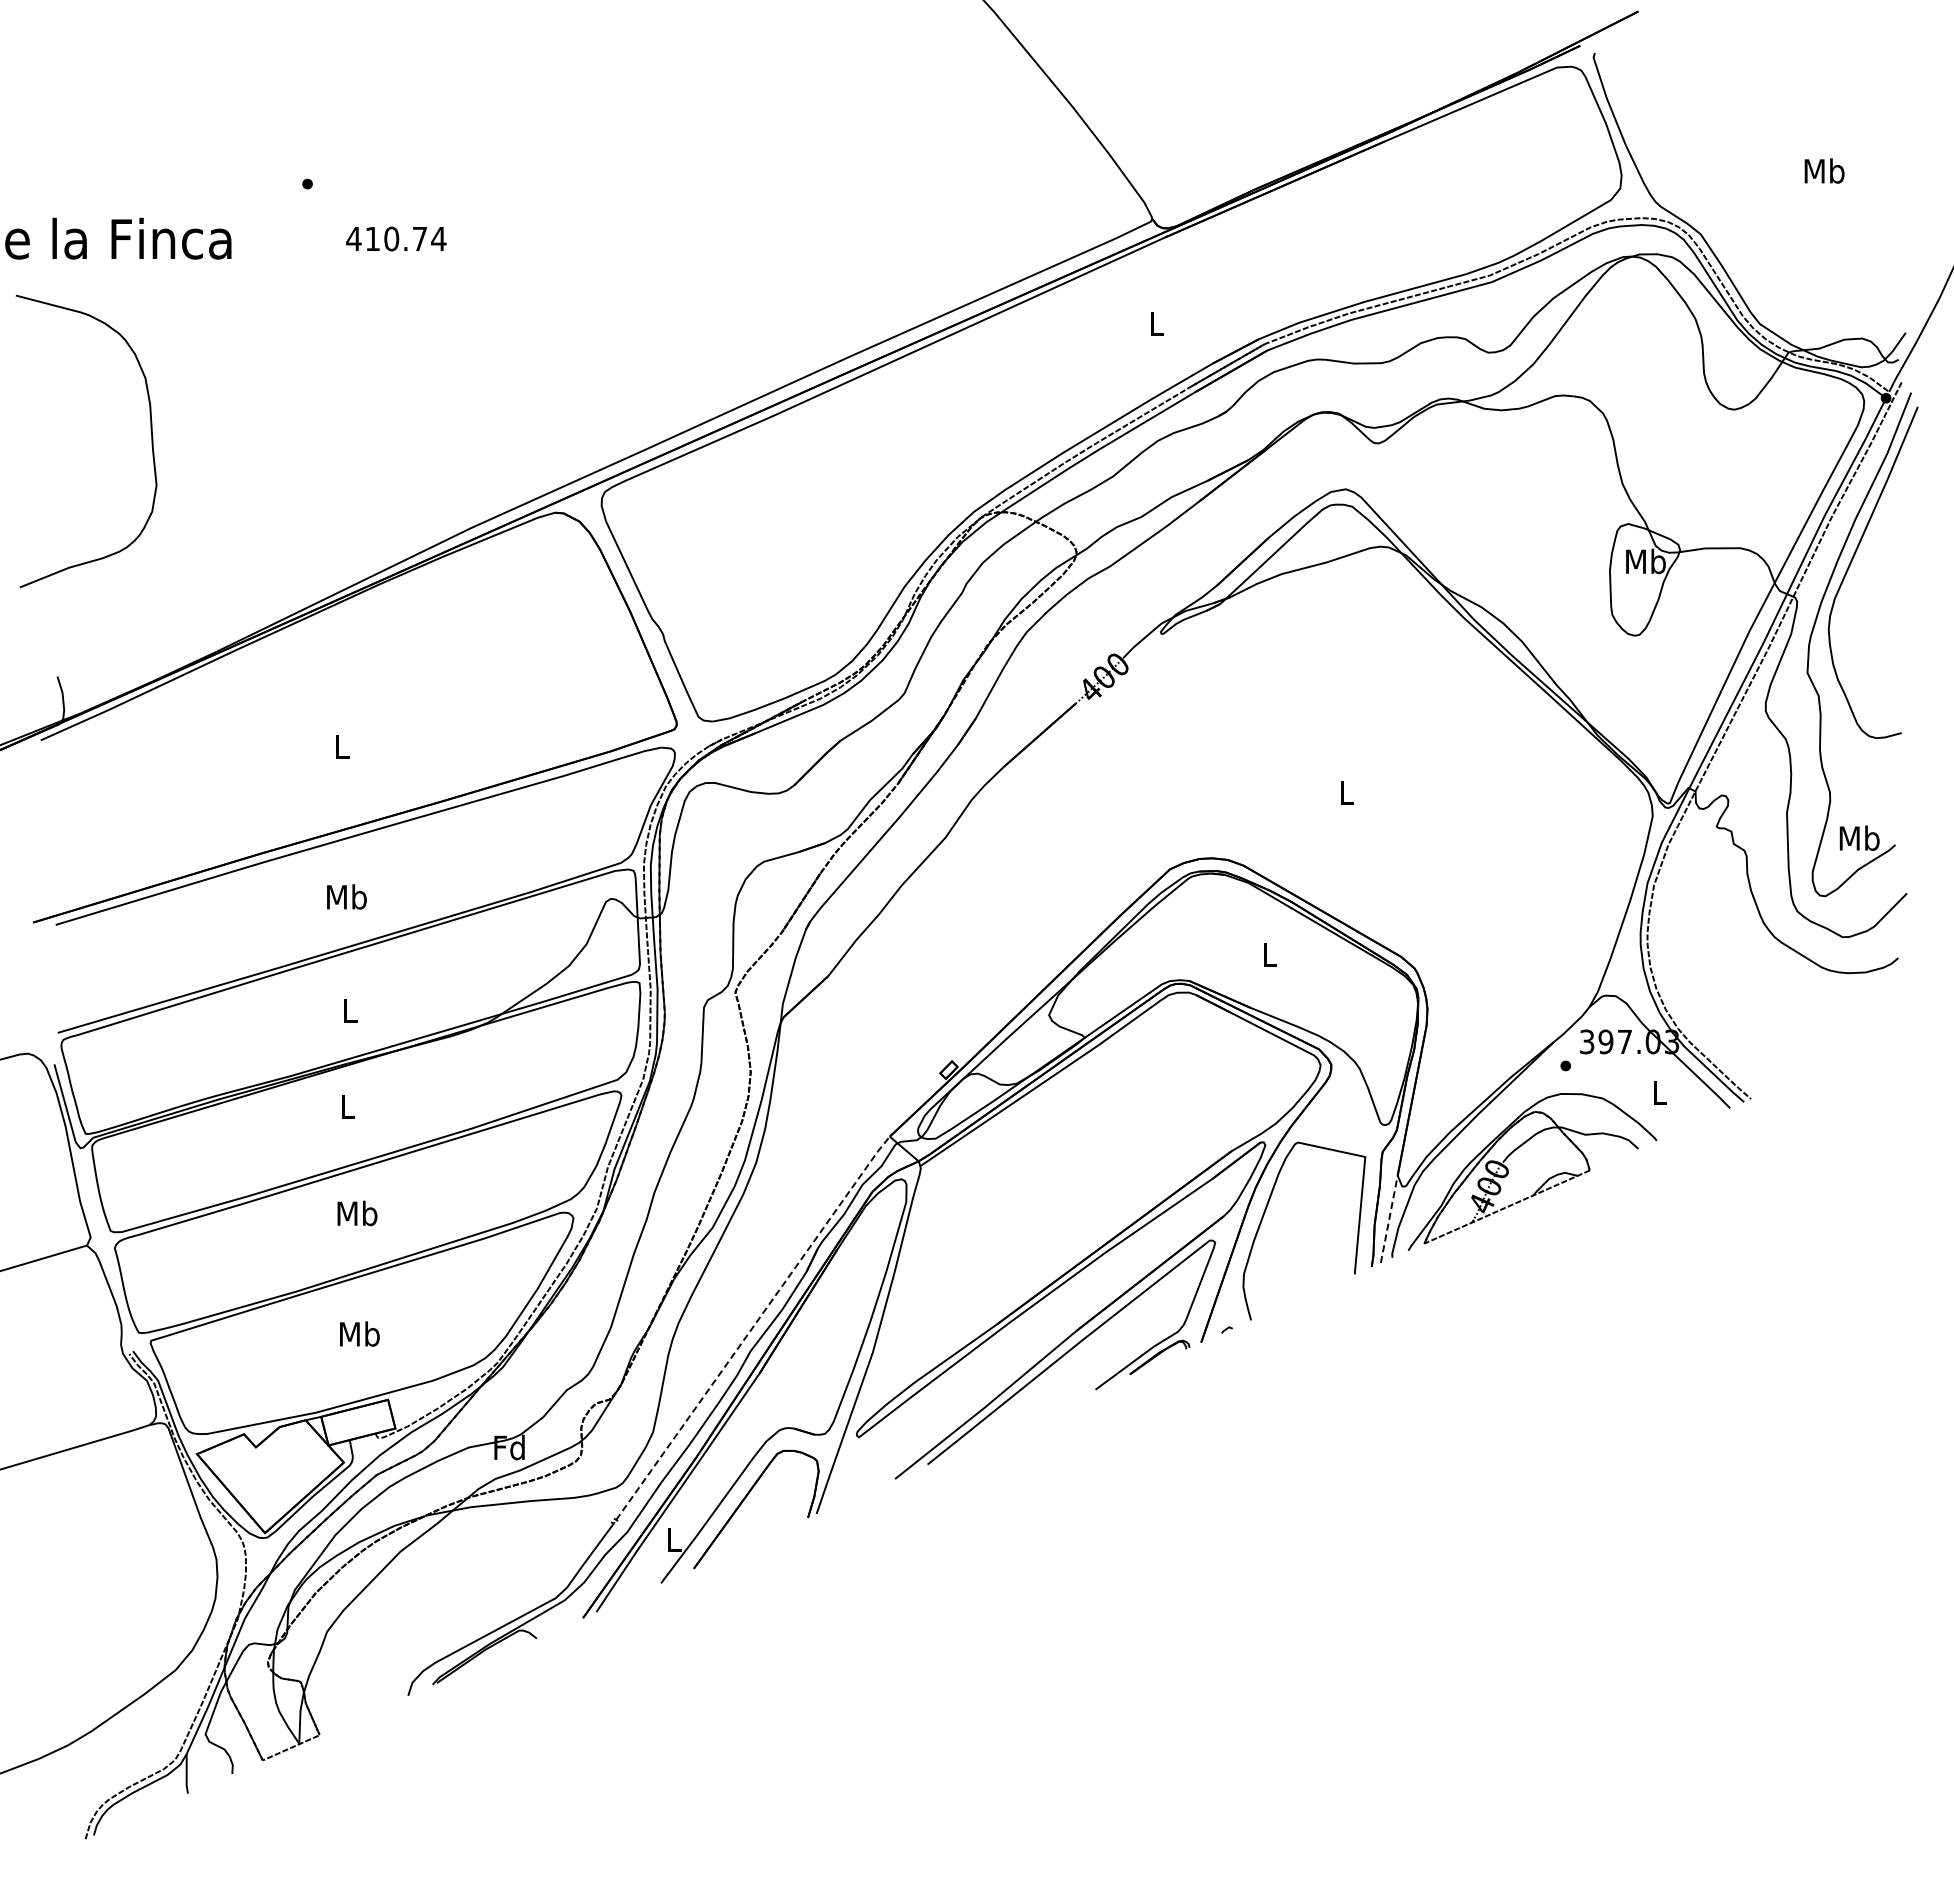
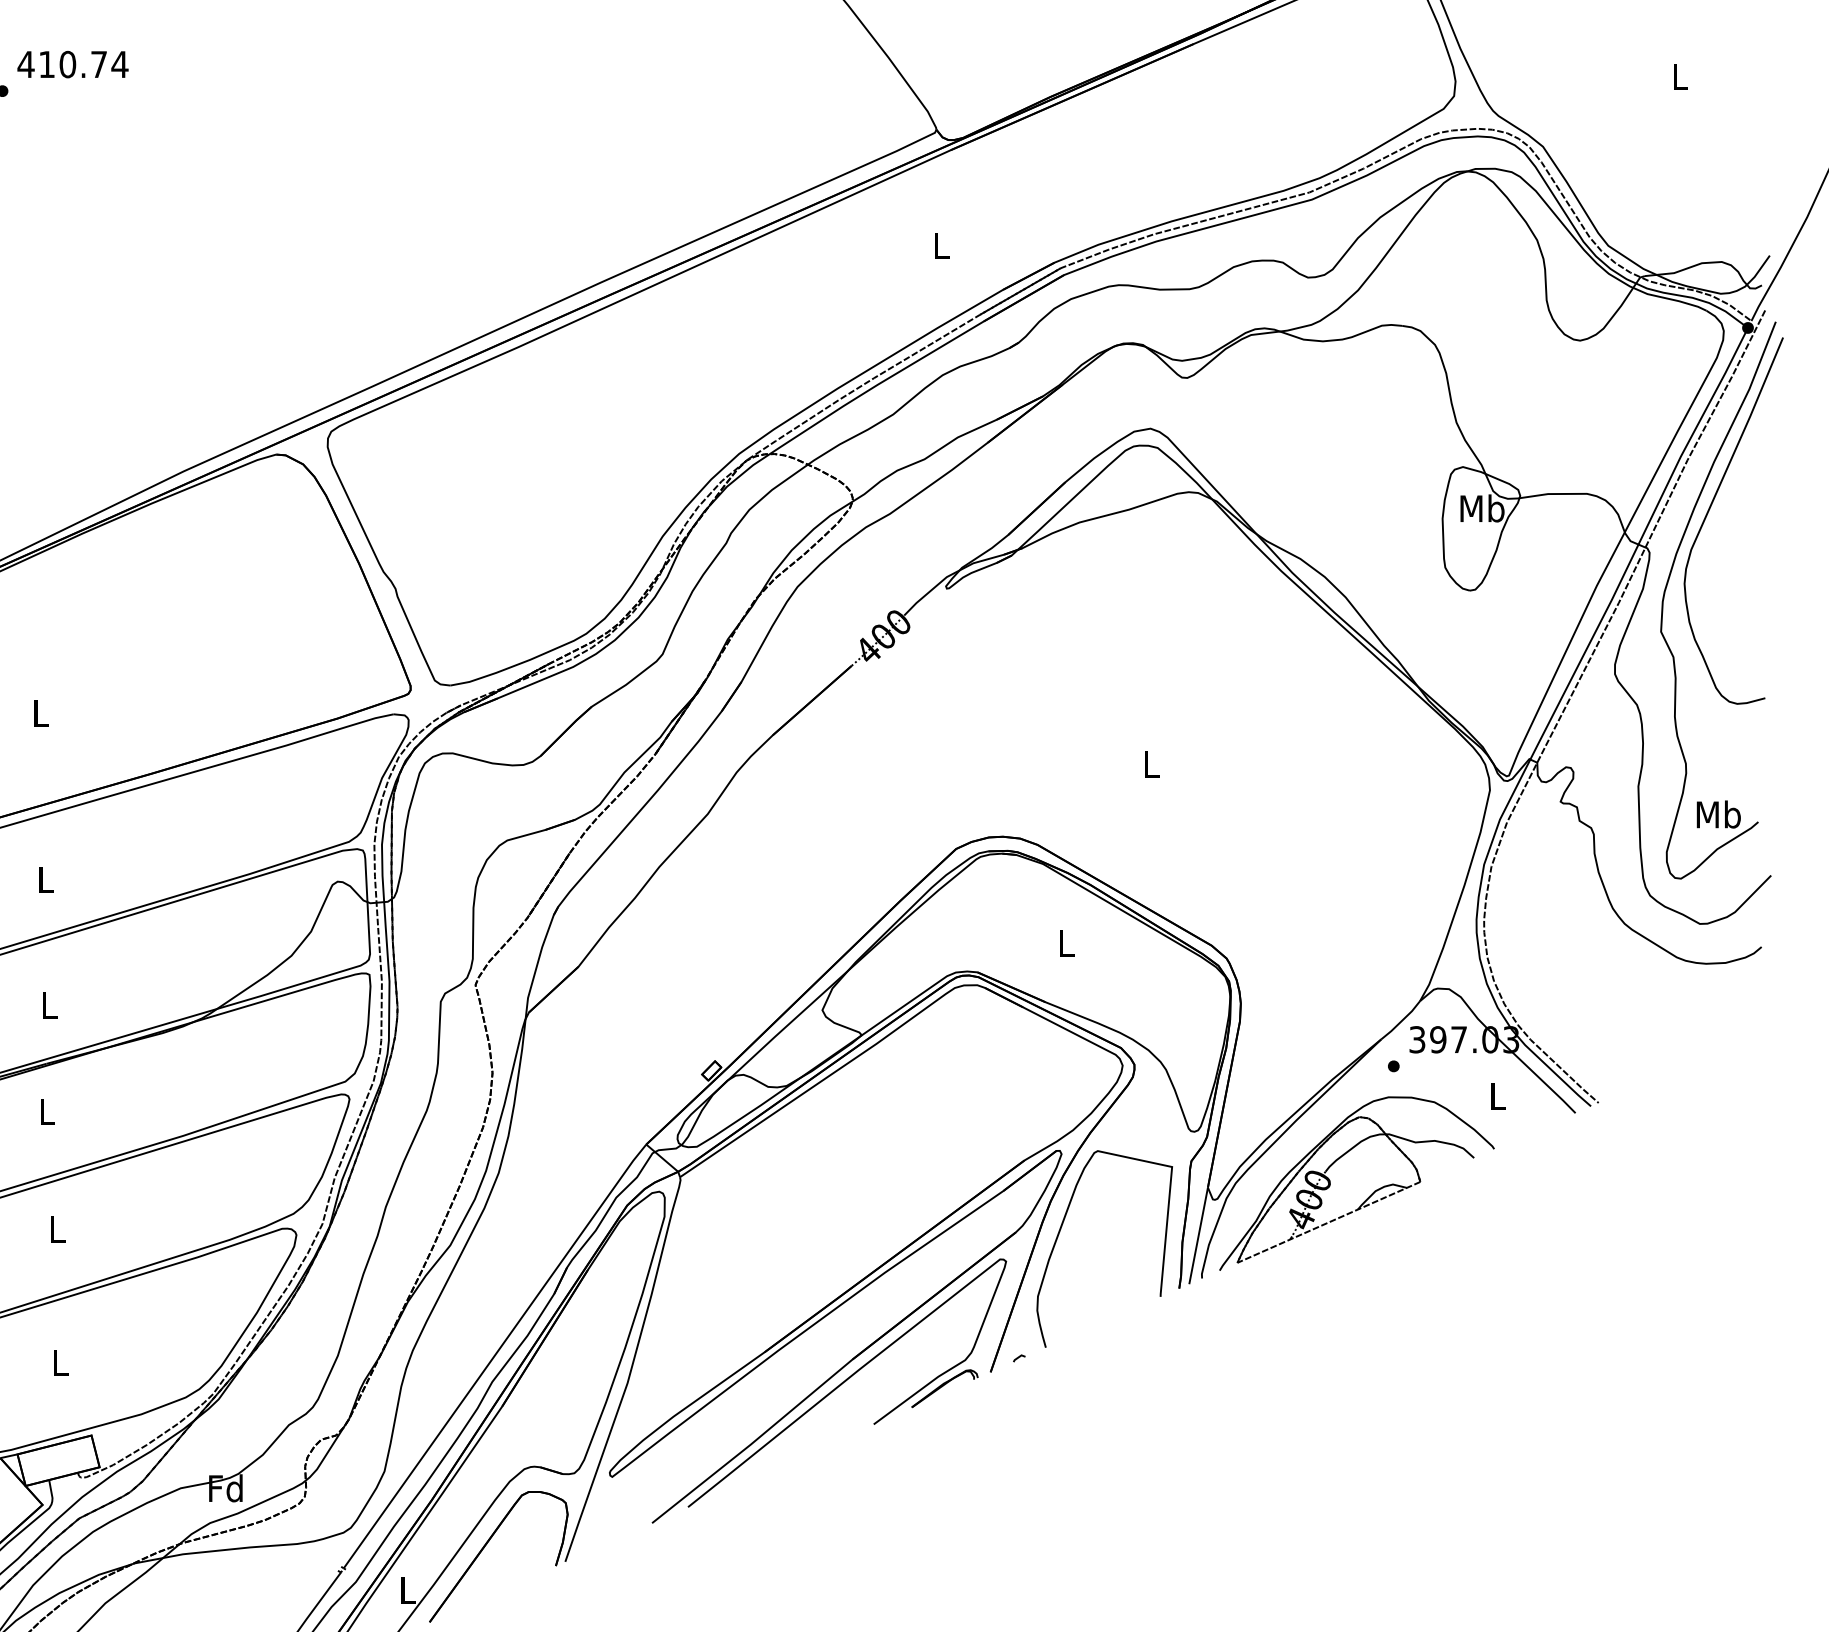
text: (1824, 170) -> (1679, 76), Mb -> L
text: (396, 238) -> (73, 63), moved
text: (346, 896) -> (45, 878), Mb -> L
text: (357, 1213) -> (57, 1229), Mb -> L
line: (1389, 1218) -> (1198, 1235), dashed -> solid
line: (753, 1327) -> (495, 1355), dashed -> solid
text: (359, 1333) -> (59, 1362), Mb -> L

